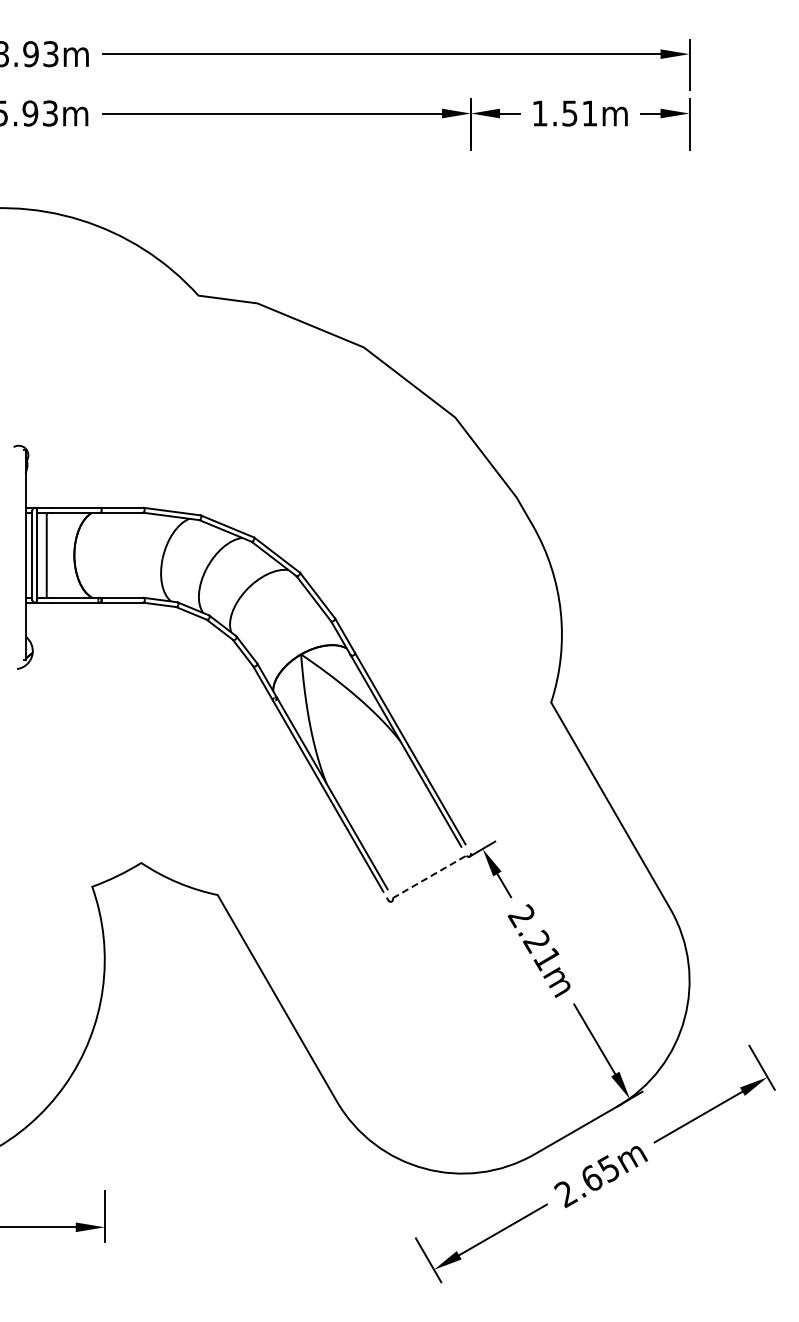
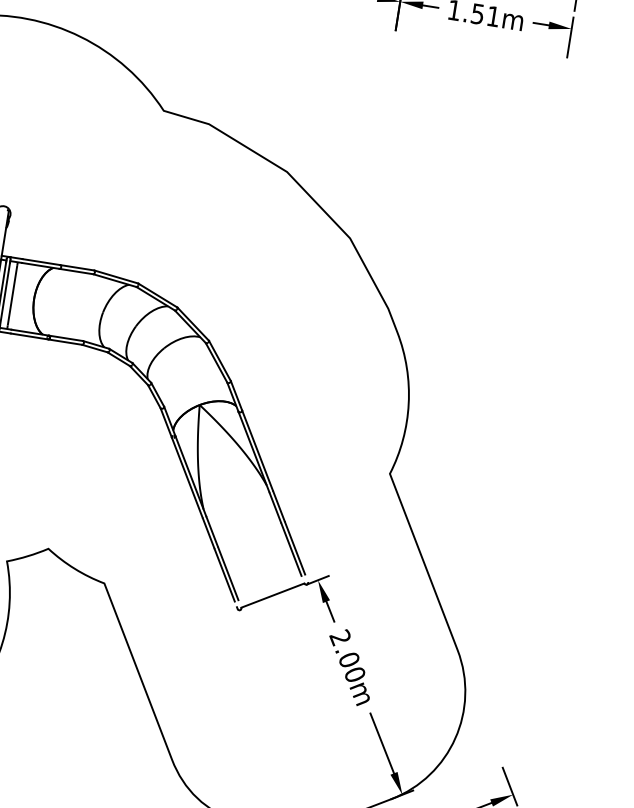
line: (429, 876) -> (272, 595), dashed -> solid
text: (540, 950) -> (350, 667), 2.21m -> 2.00m

